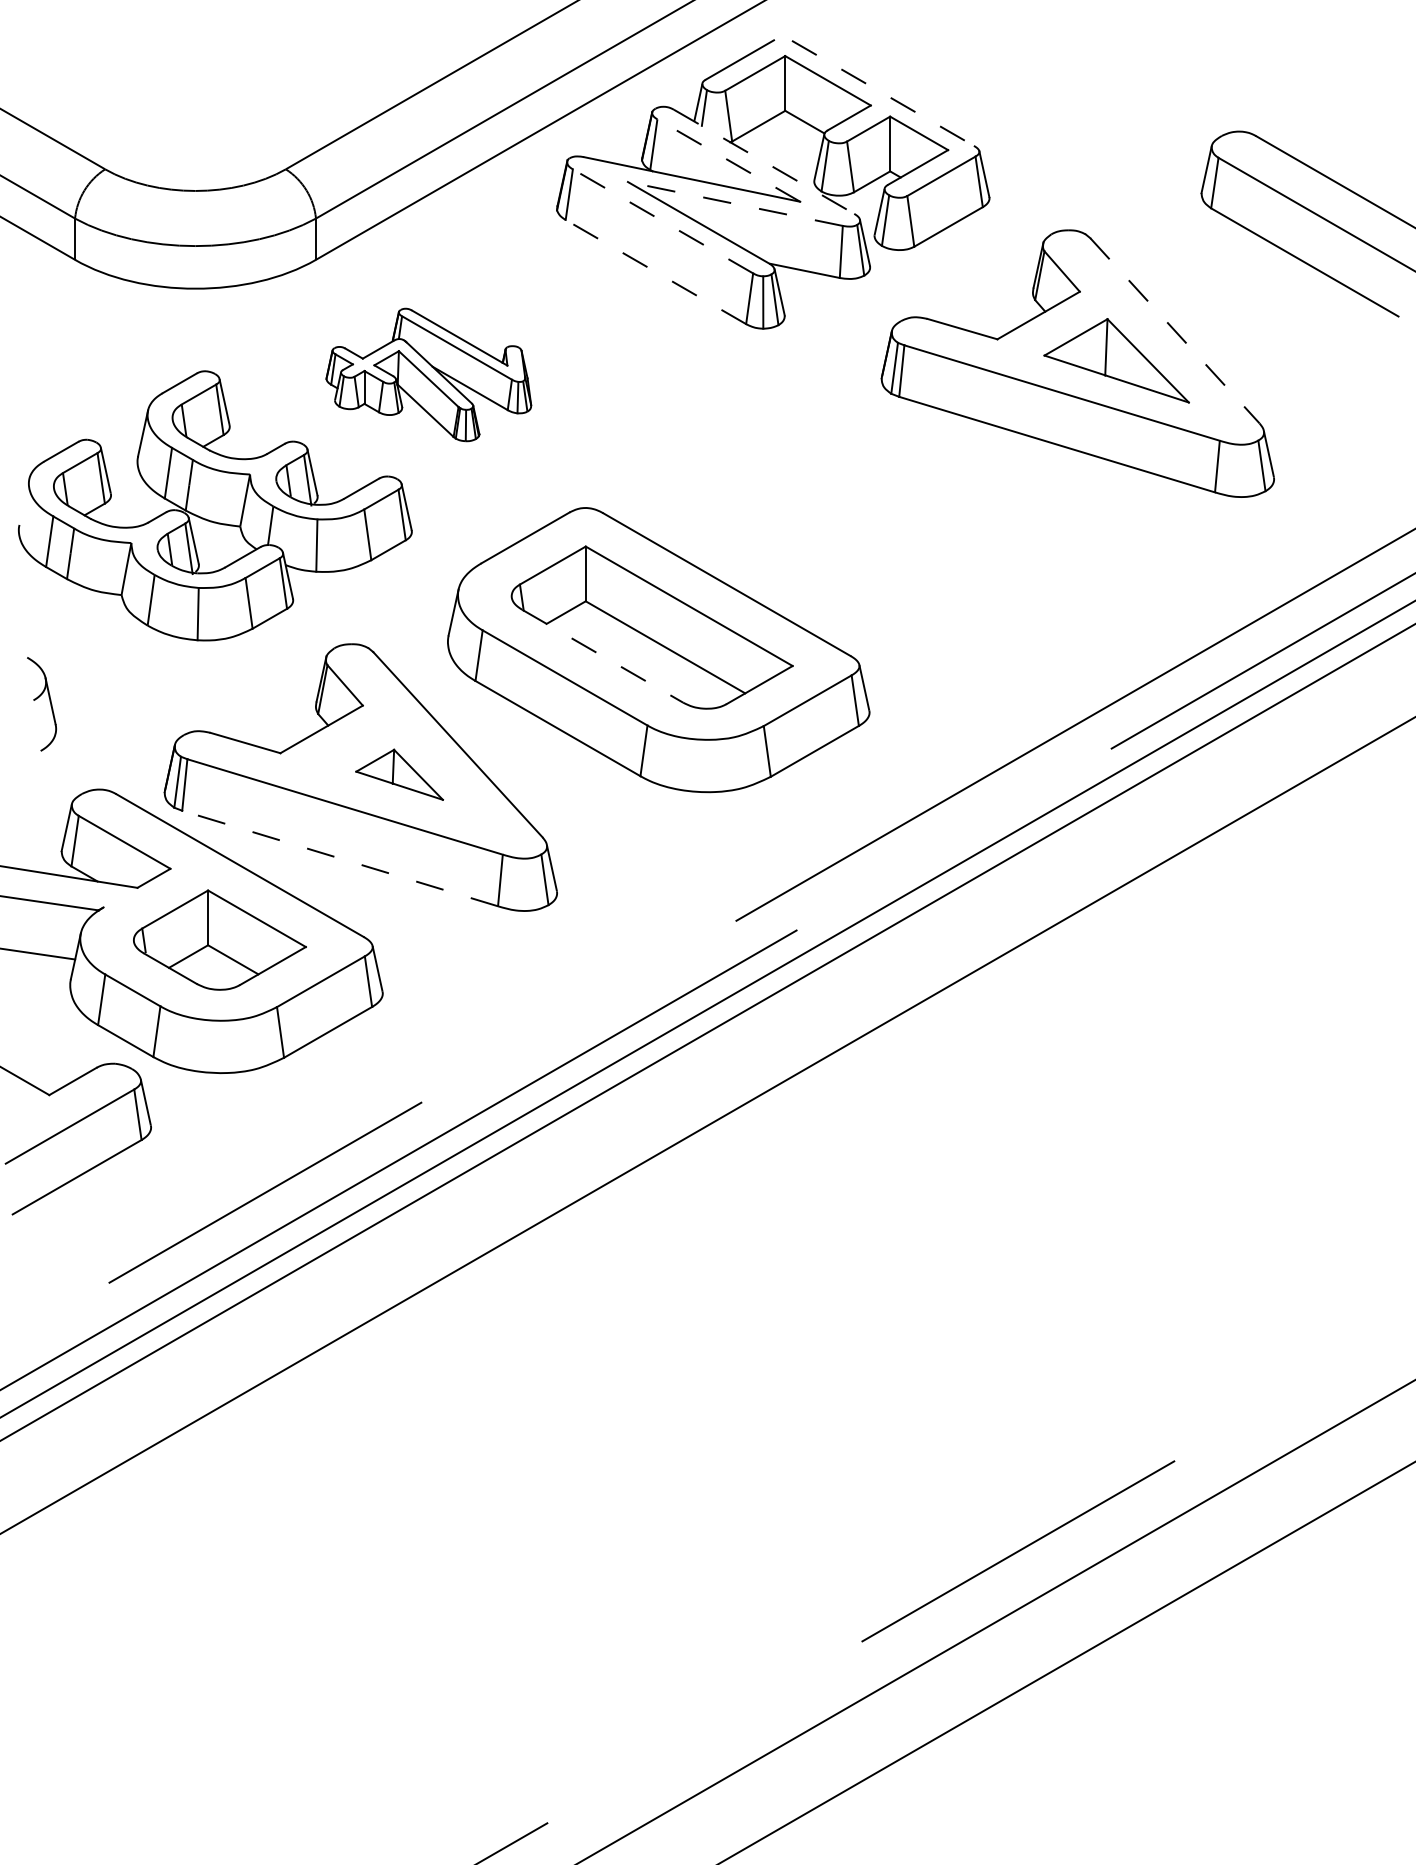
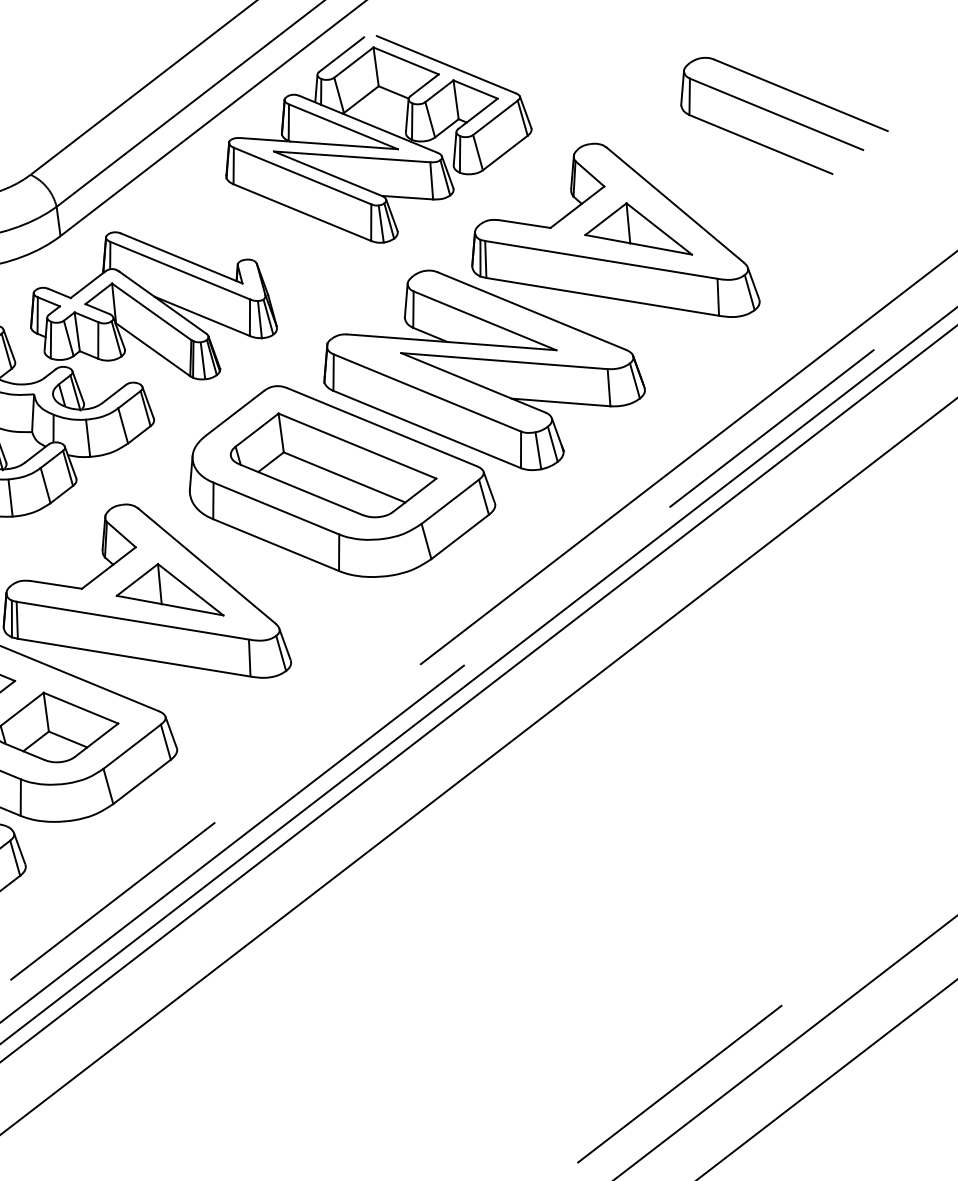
line: (883, 93) -> (446, 64), dashed -> solid
line: (728, 160) -> (343, 126), dashed -> solid
line: (764, 162) -> (368, 124), dashed -> solid
line: (735, 203) -> (352, 156), dashed -> solid
line: (662, 221) -> (302, 176), dashed -> solid
line: (655, 271) -> (302, 212), dashed -> solid
line: (1175, 331) -> (675, 205), dashed -> solid
part: (428, 374) -> (151, 306), size x1.67
part: (876, 523) -> (482, 369), added
line: (602, 656) -> (300, 489), dashed -> solid
part: (399, 774) -> (168, 592), size x1.67
line: (340, 858) -> (134, 657), dashed -> solid

